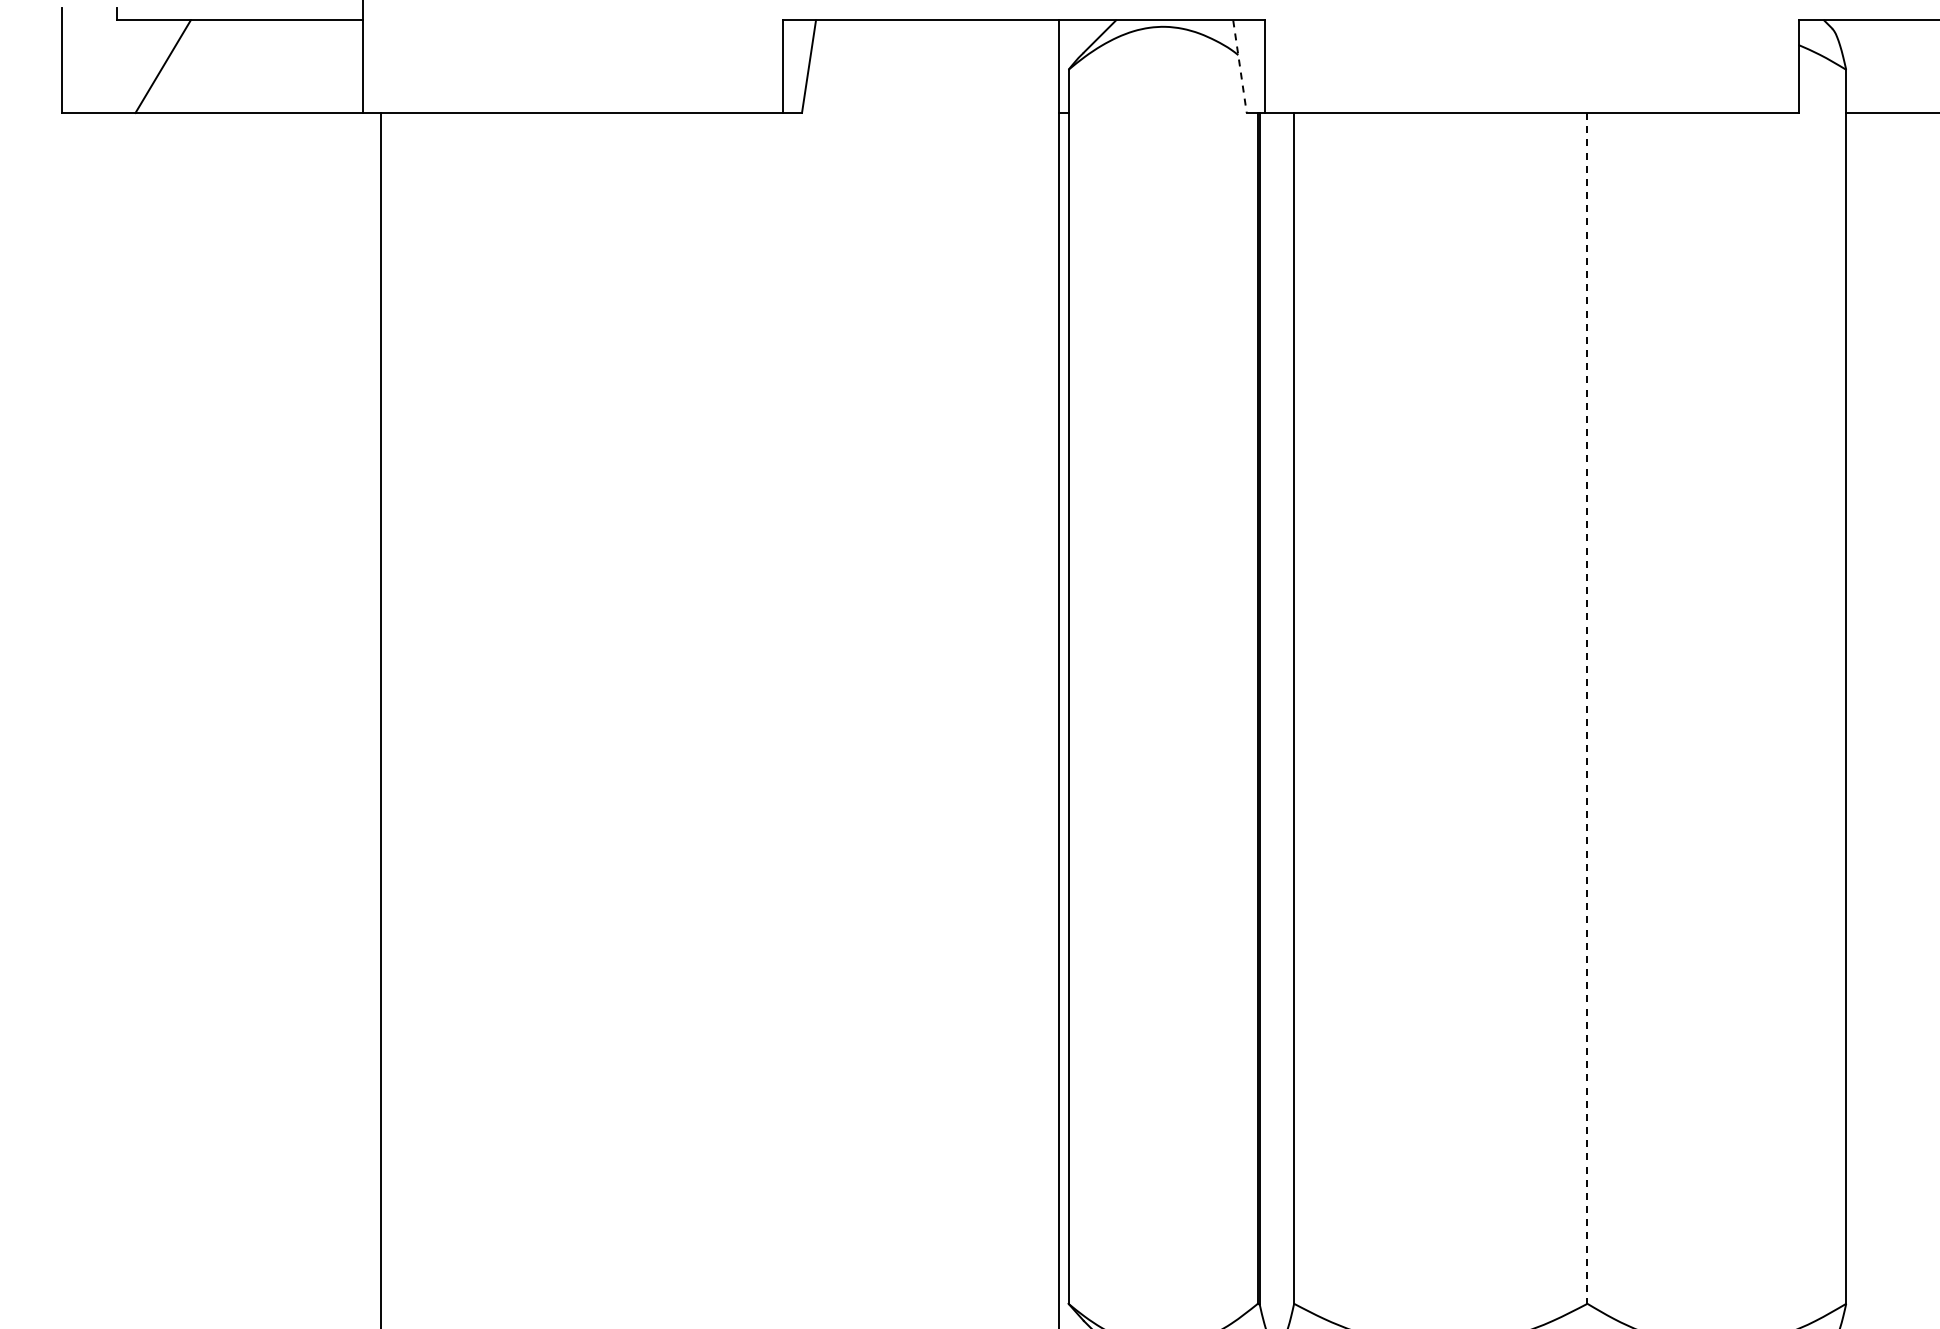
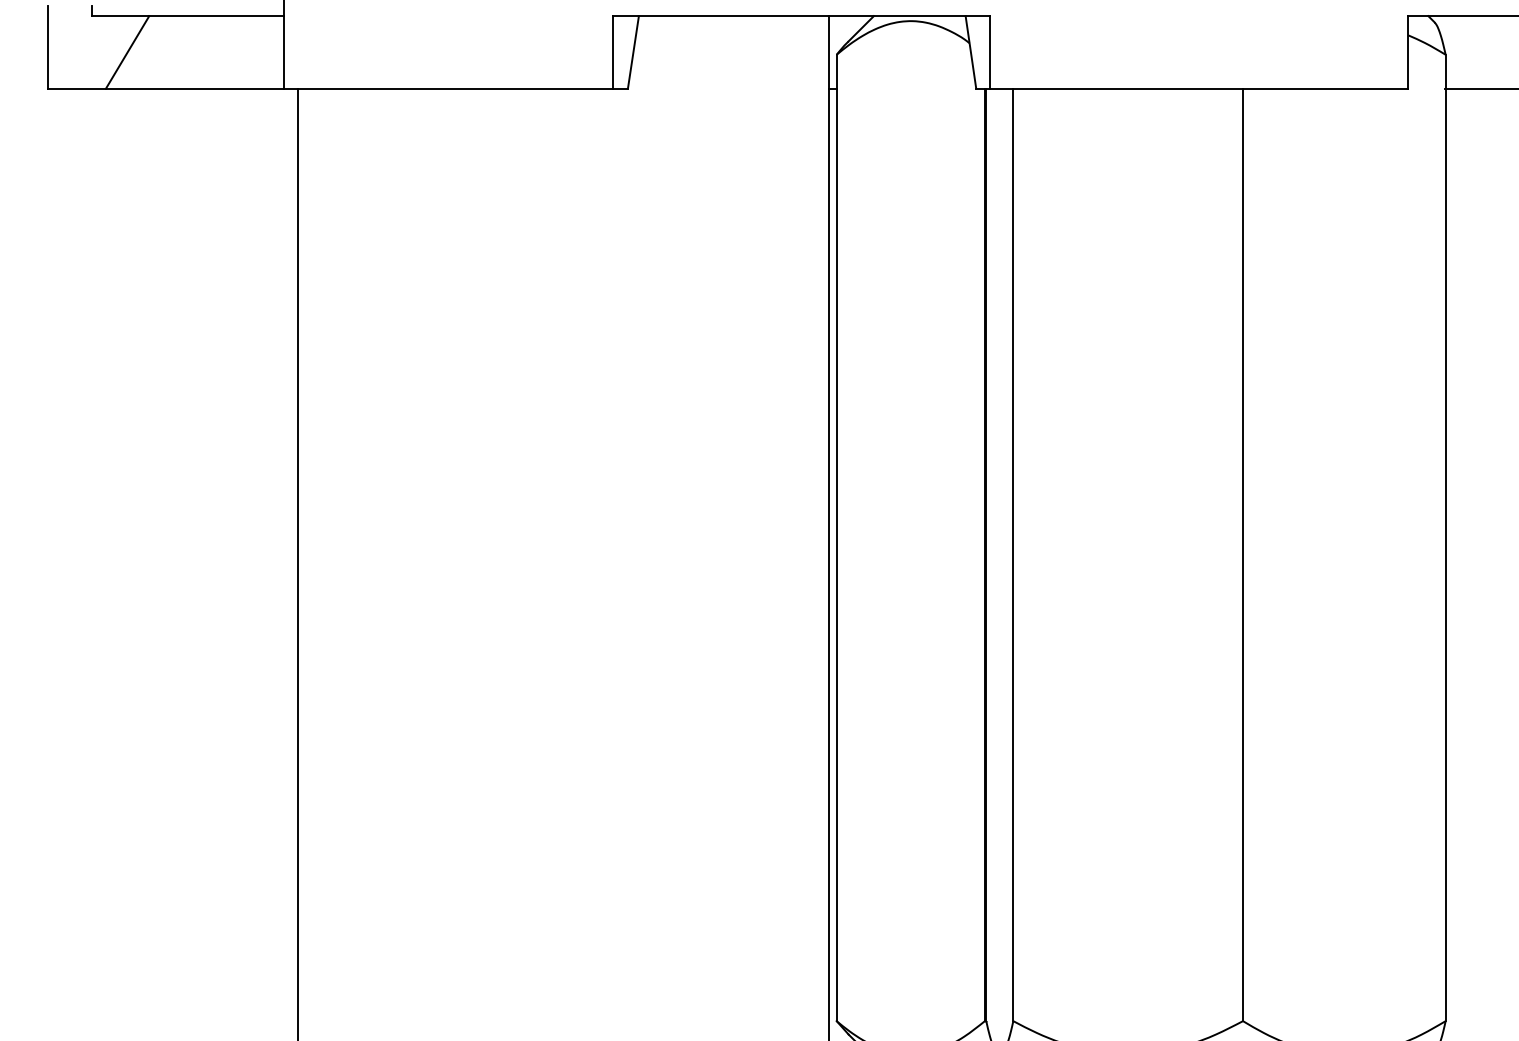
line: (1240, 66) -> (971, 52), dashed -> solid
line: (1587, 708) -> (1243, 554), dashed -> solid

